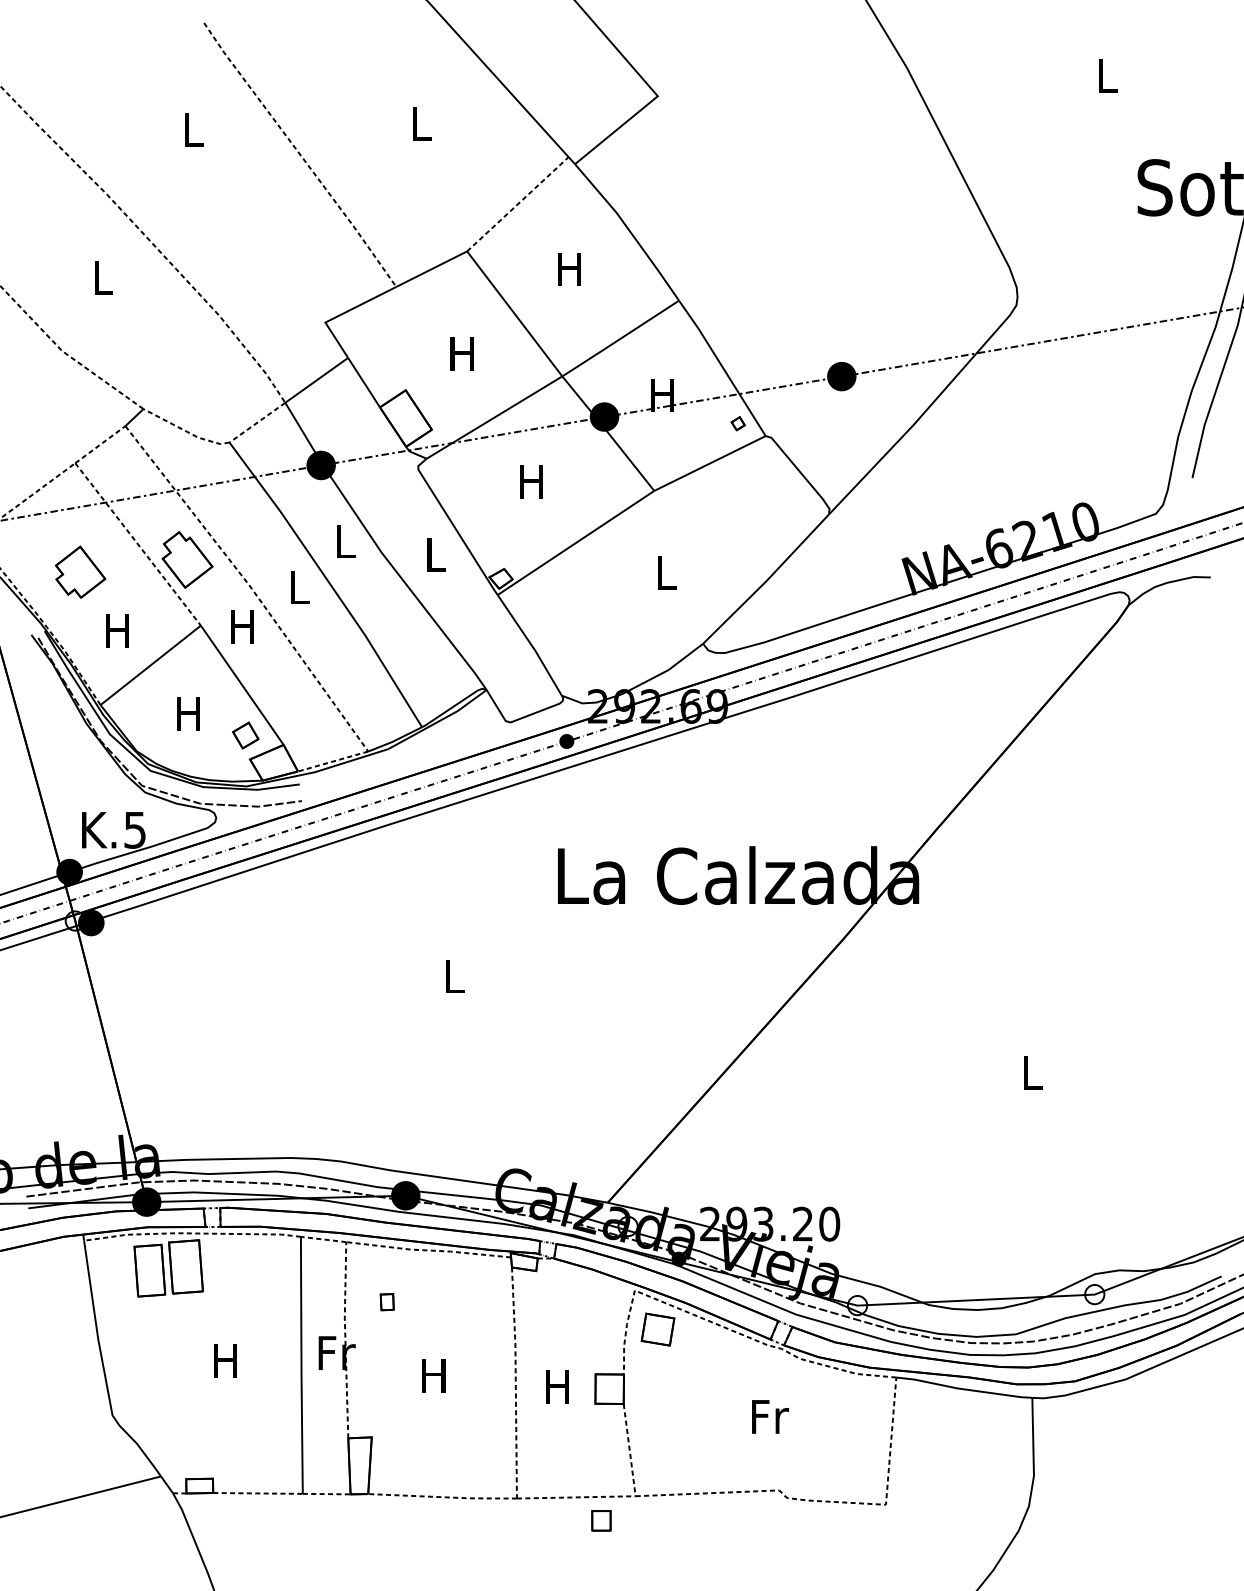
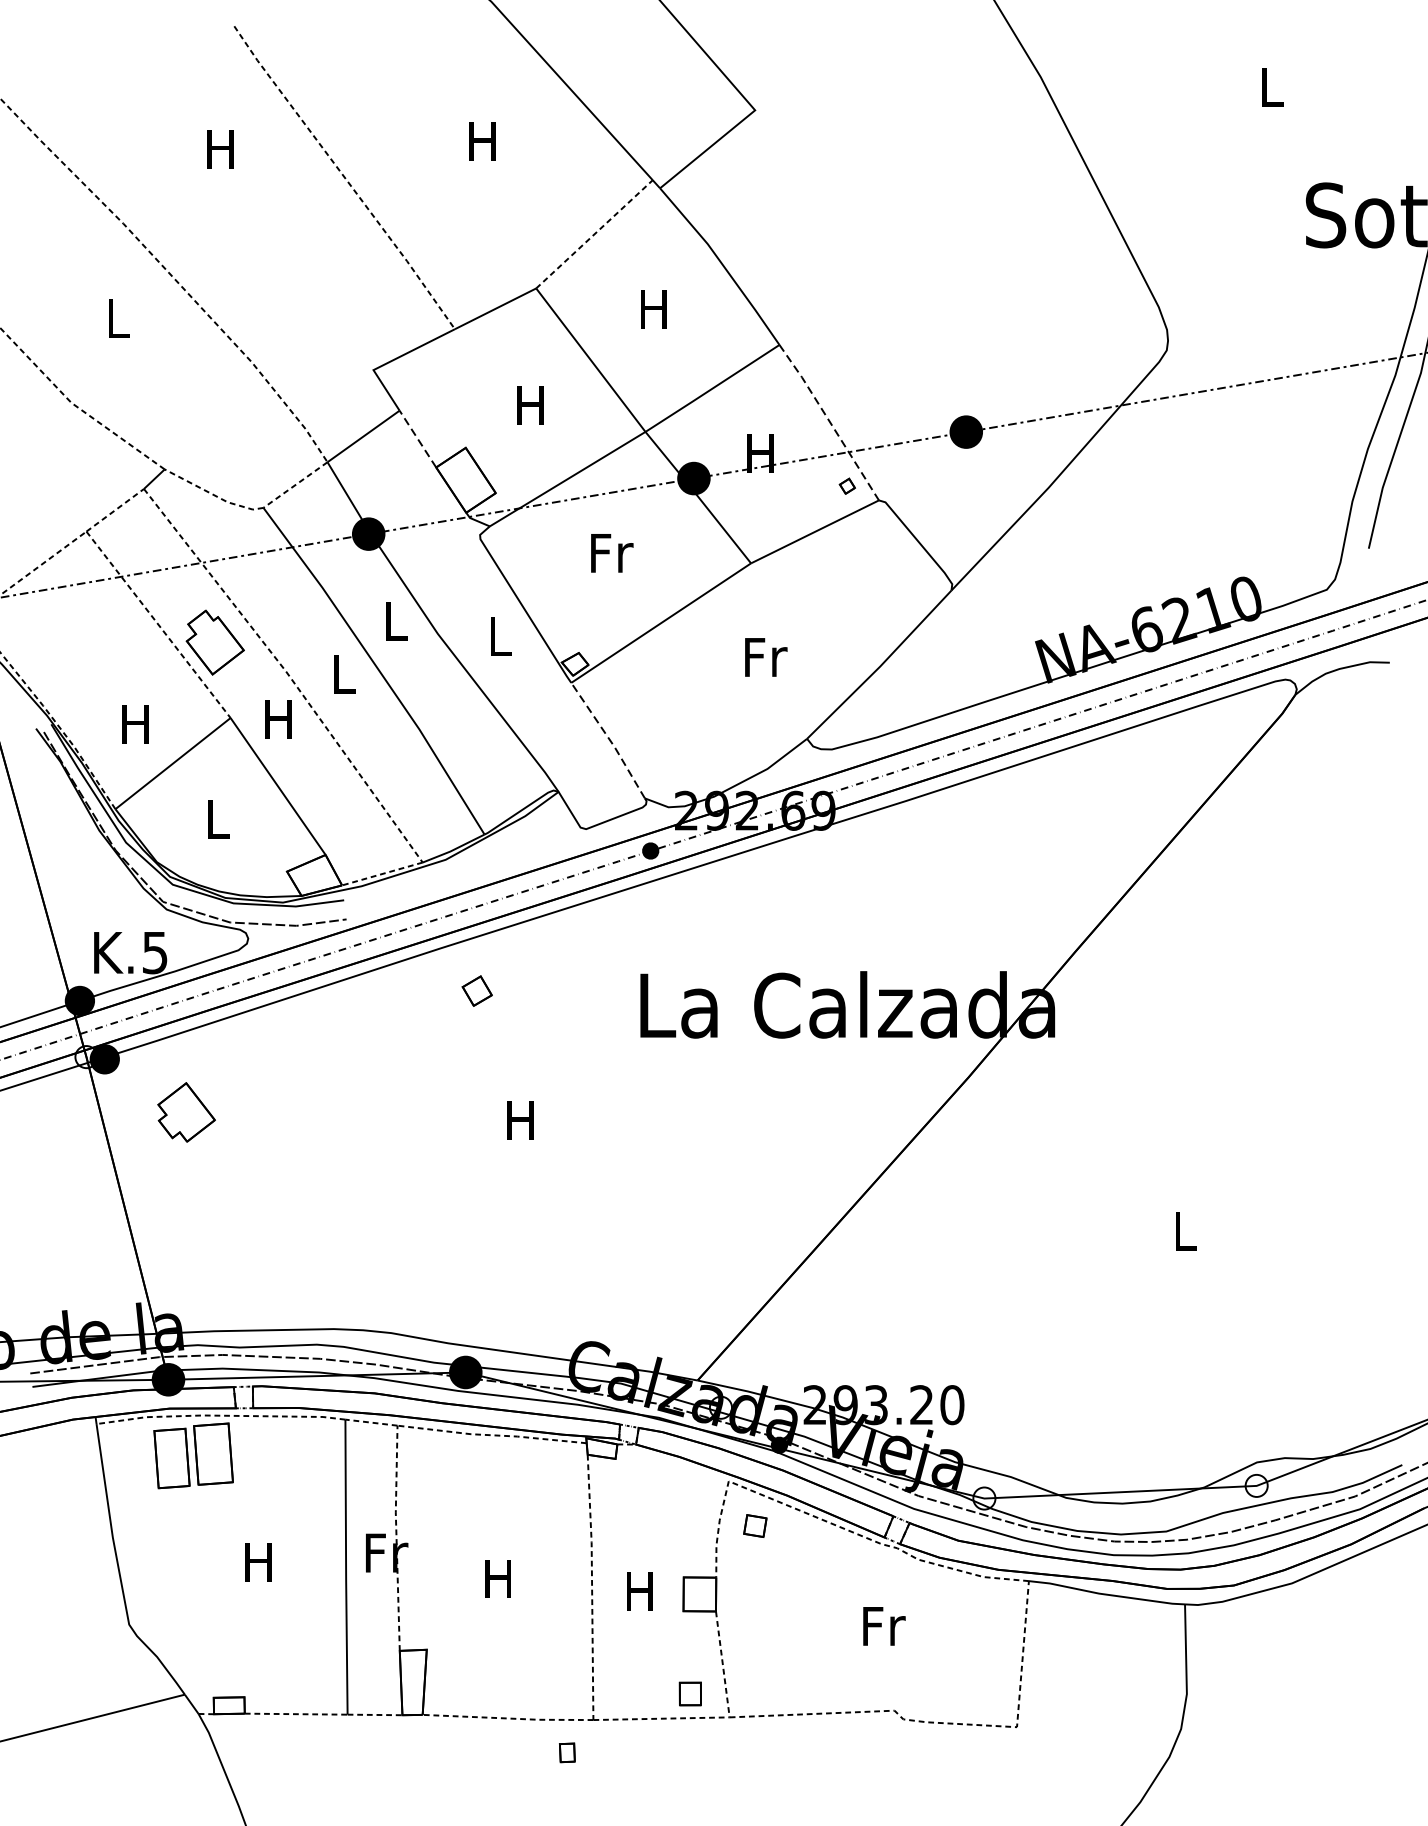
text: (420, 123) -> (482, 141), L -> H
text: (192, 129) -> (220, 148), L -> H
line: (722, 367) -> (829, 421), solid -> dashed
line: (363, 382) -> (417, 438), solid -> dashed
text: (533, 481) -> (612, 552), H -> Fr
part: (80, 571) -> (186, 1111), moved
text: (667, 572) -> (766, 657), L -> Fr
line: (531, 644) -> (610, 739), solid -> dashed
text: (188, 713) -> (216, 818), H -> L
part: (245, 735) -> (476, 991), moved
text: (453, 976) -> (520, 1120), L -> H
part: (386, 1302) -> (566, 1753), moved
part: (657, 1329) -> (754, 1525), size x0.6
part: (601, 1520) -> (690, 1693), moved

